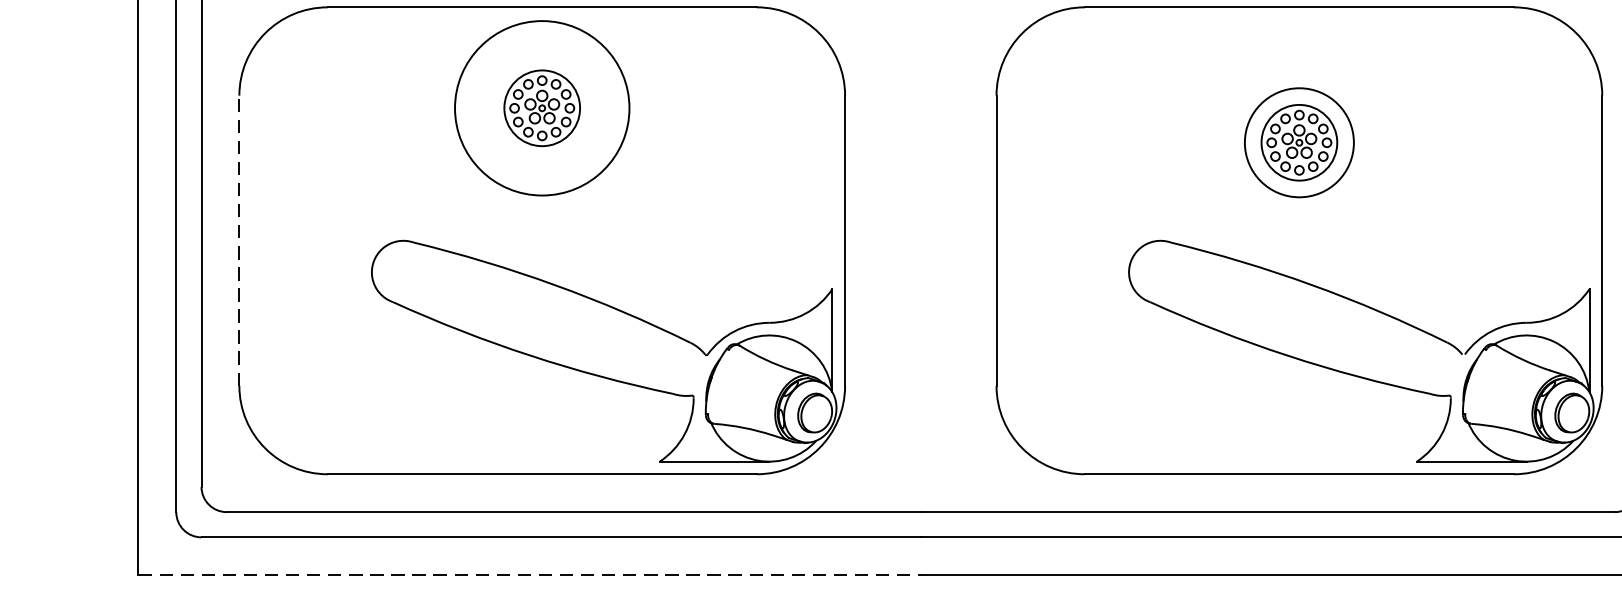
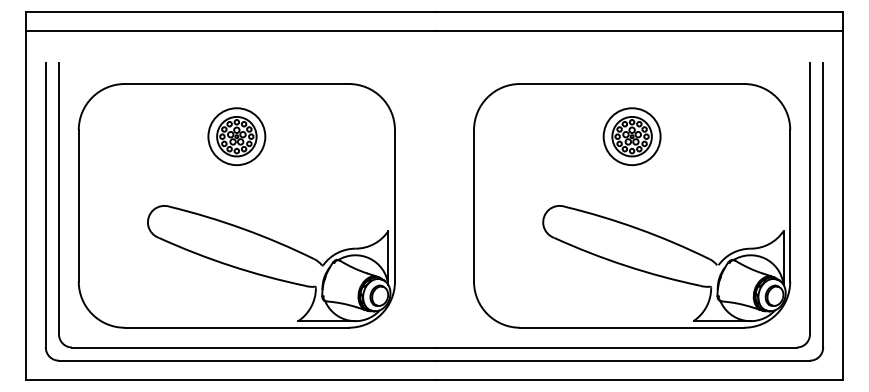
circle: (541, 107) -> (236, 136), size x0.62
part: (1298, 142) -> (631, 136), moved
line: (238, 240) -> (78, 205), dashed -> solid
line: (530, 575) -> (230, 380), dashed -> solid

